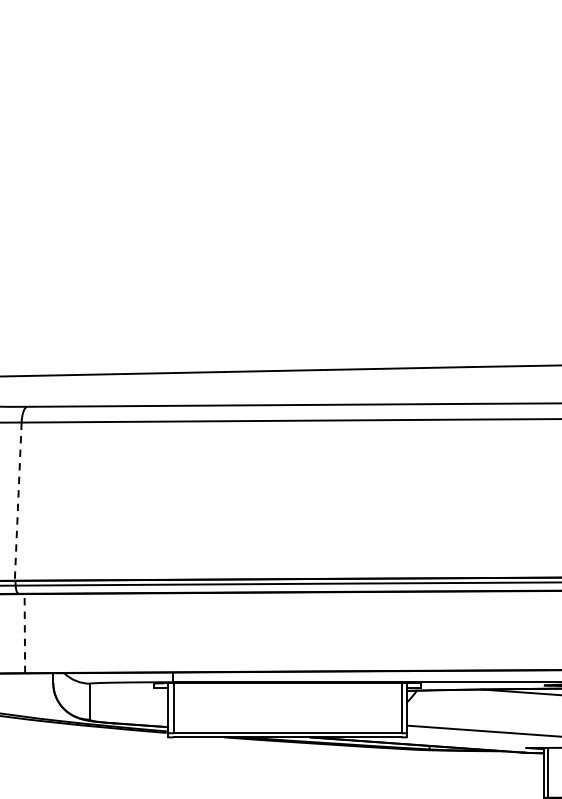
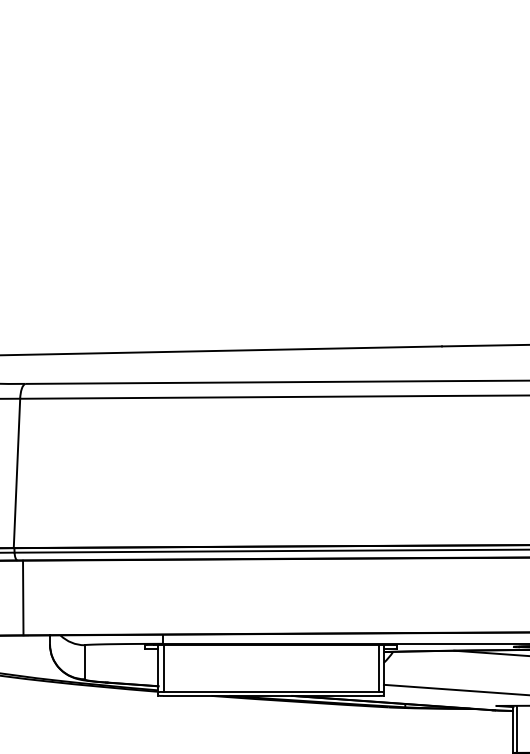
line: (17, 501) -> (16, 473), dashed -> solid
line: (25, 633) -> (23, 597), dashed -> solid

